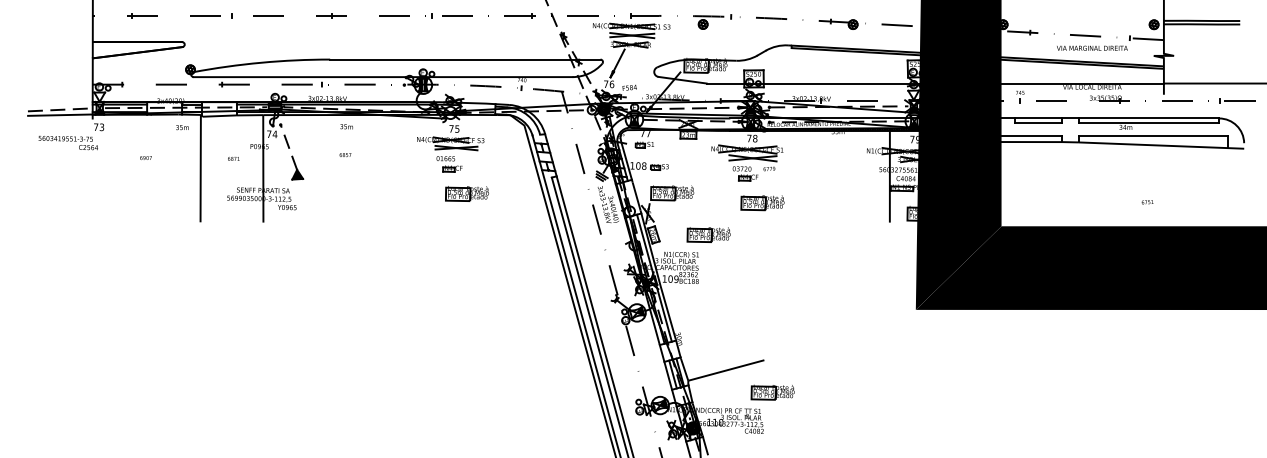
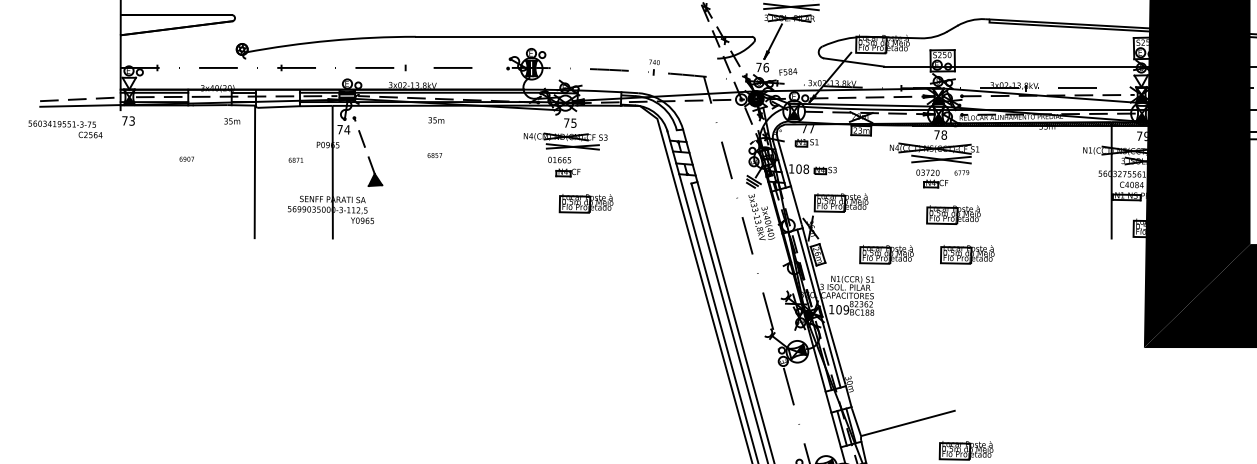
line: (382, 77) -> (480, 59), removed
text: (67, 142) -> (64, 128), moved
part: (773, 234) -> (966, 254), added

